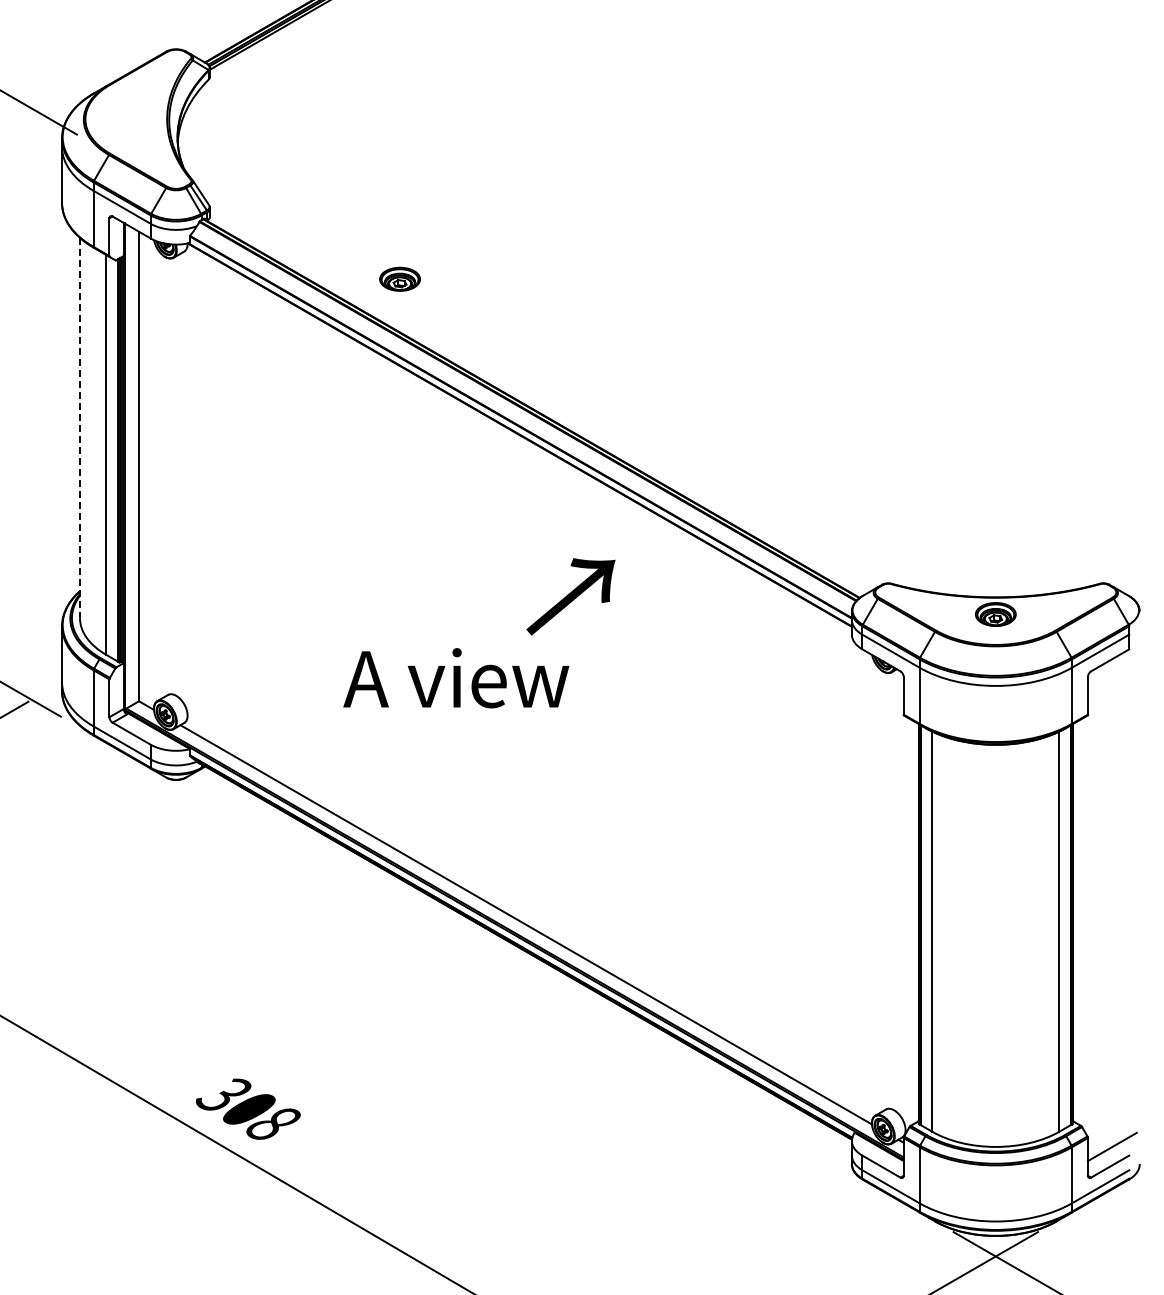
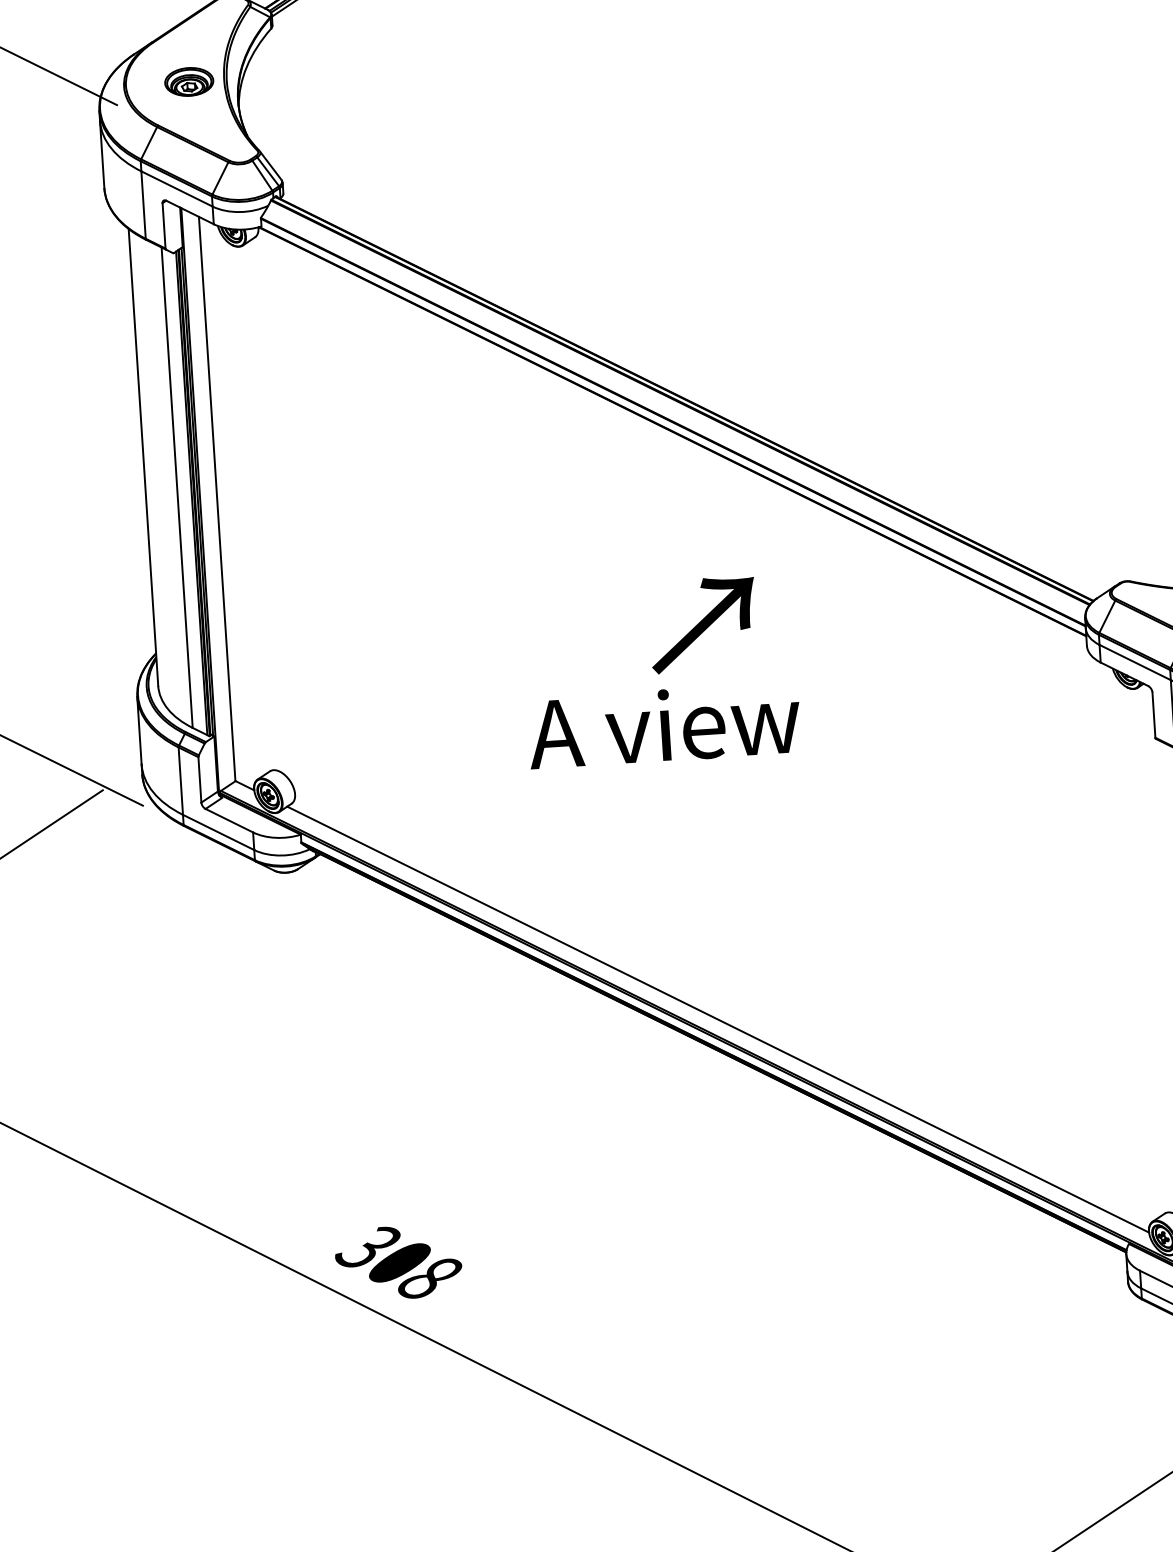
part: (399, 278) -> (188, 81), moved
line: (79, 428) -> (142, 458), dashed -> solid
text: (570, 596) -> (702, 624), moved
text: (456, 678) -> (664, 725), moved

